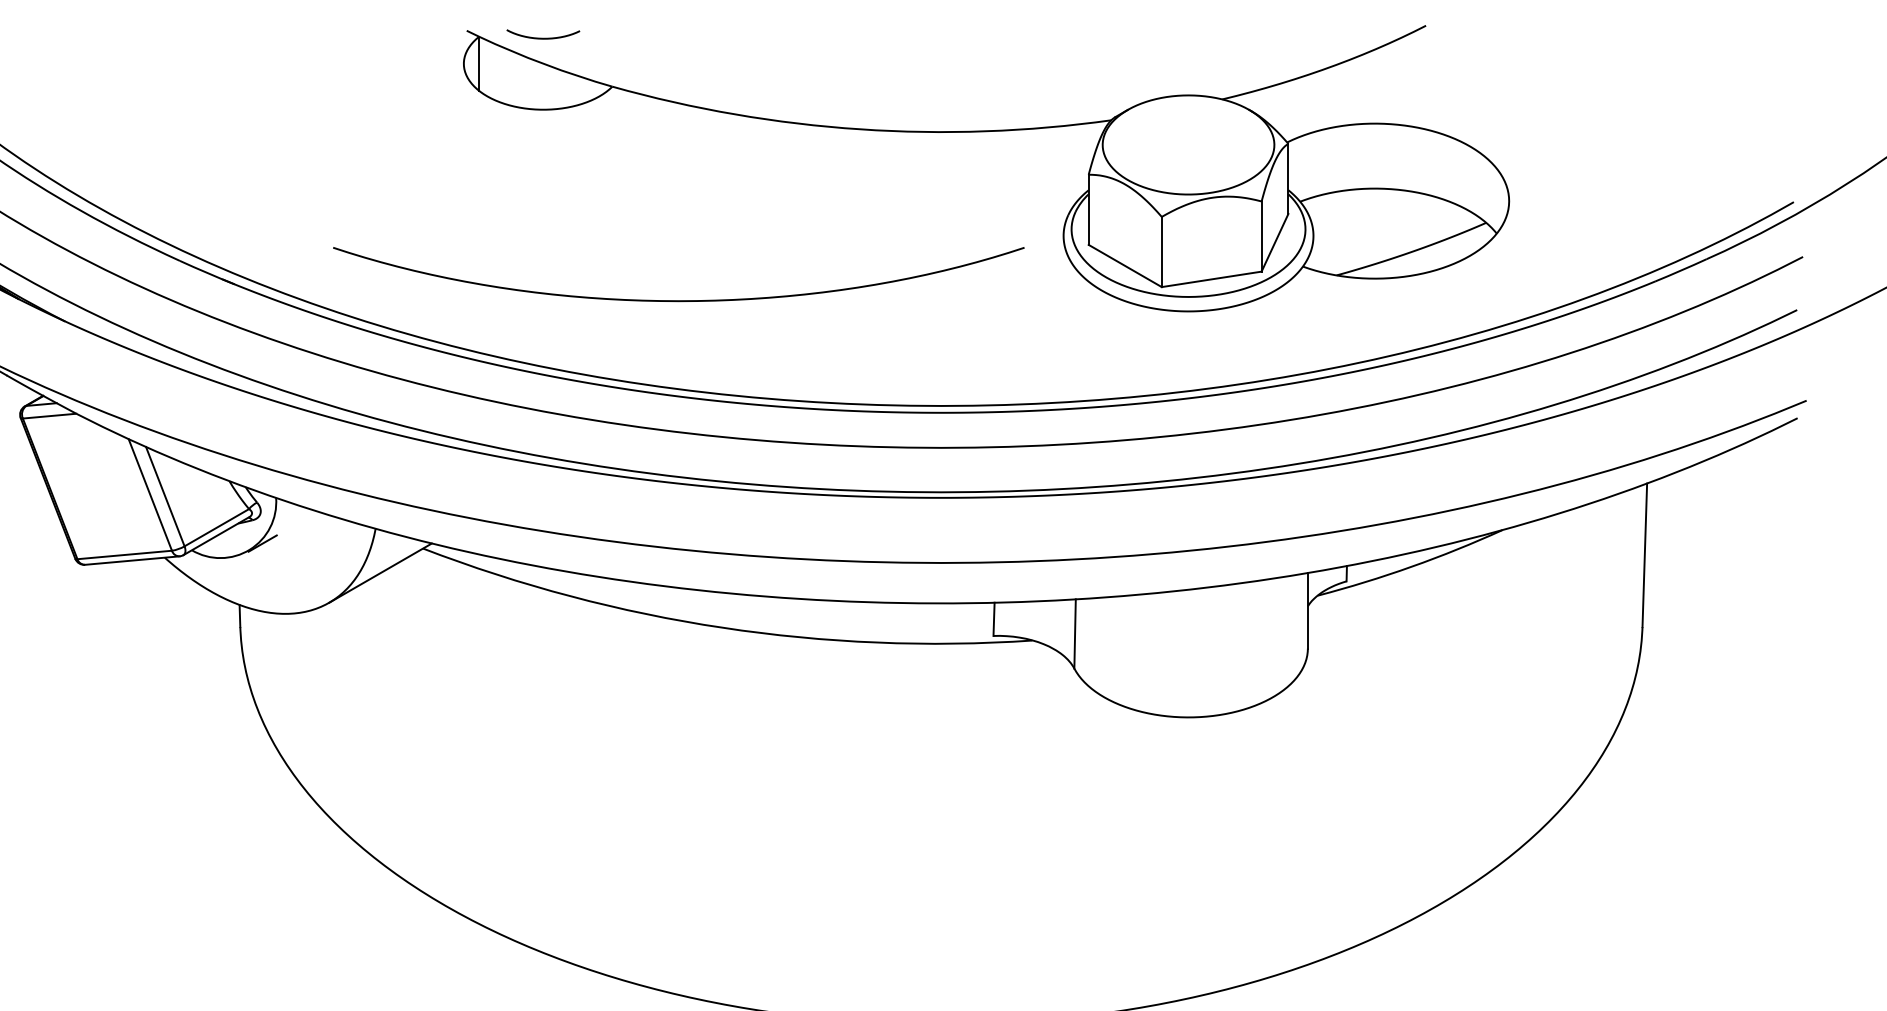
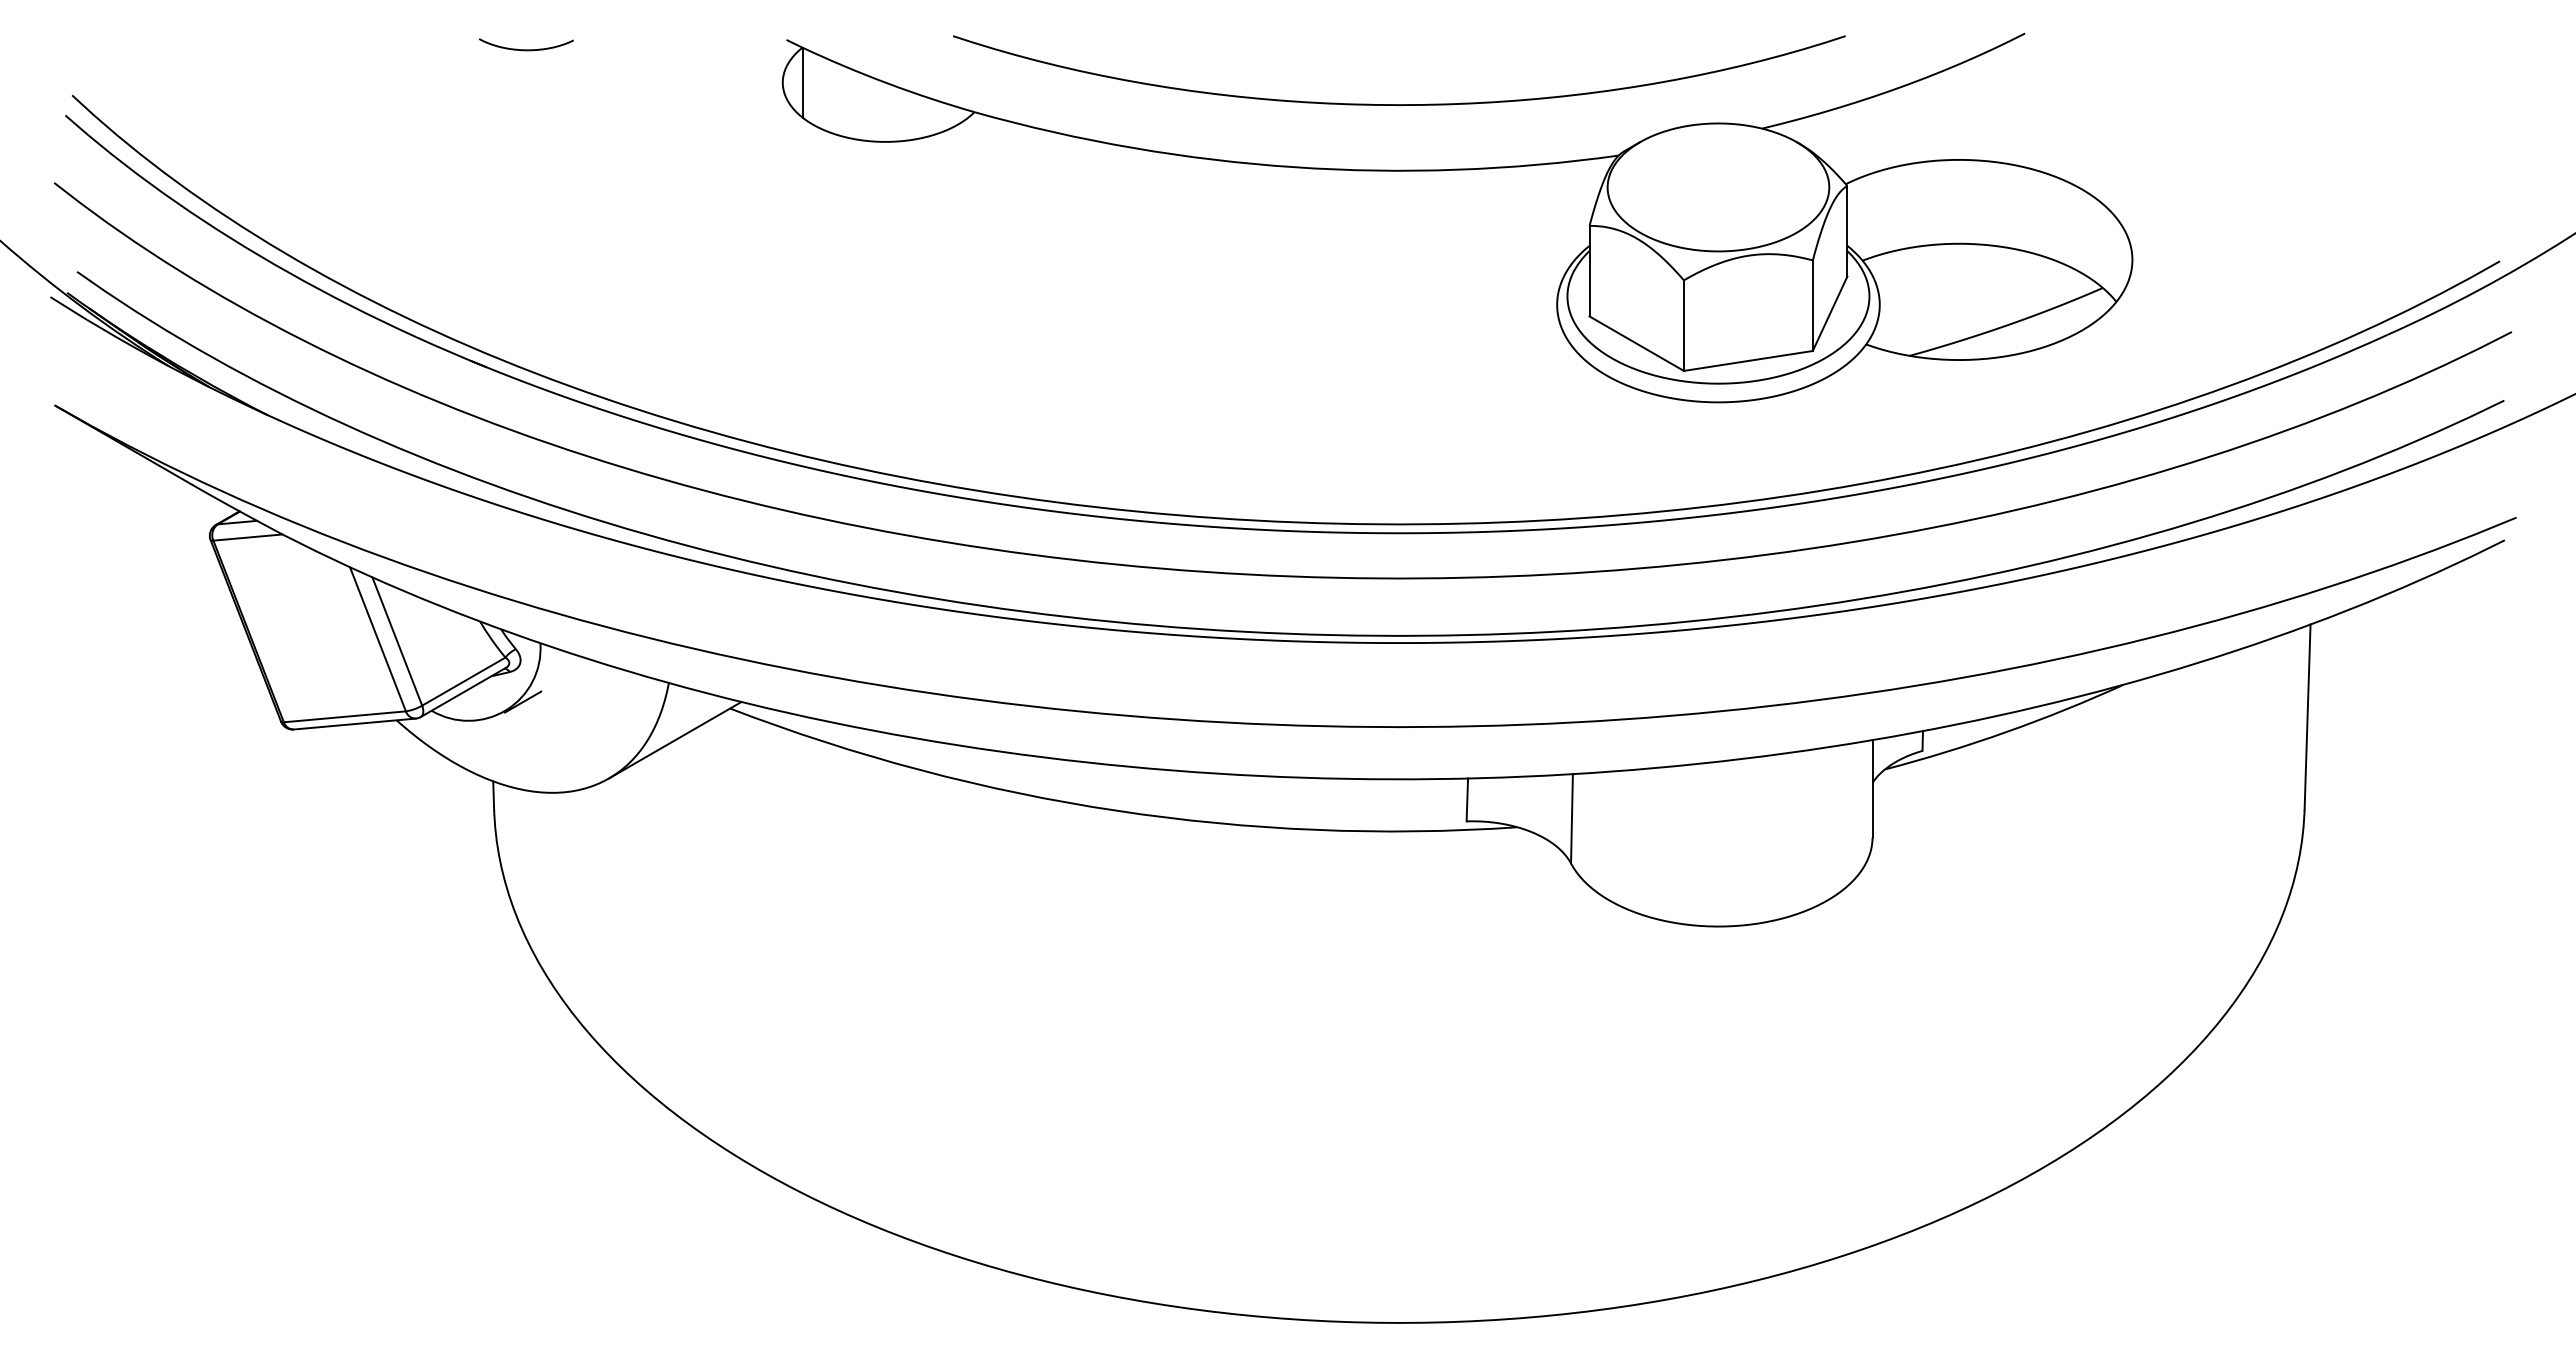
curve: (543, 38) -> (526, 49), moved
curve: (678, 300) -> (1399, 104), moved

